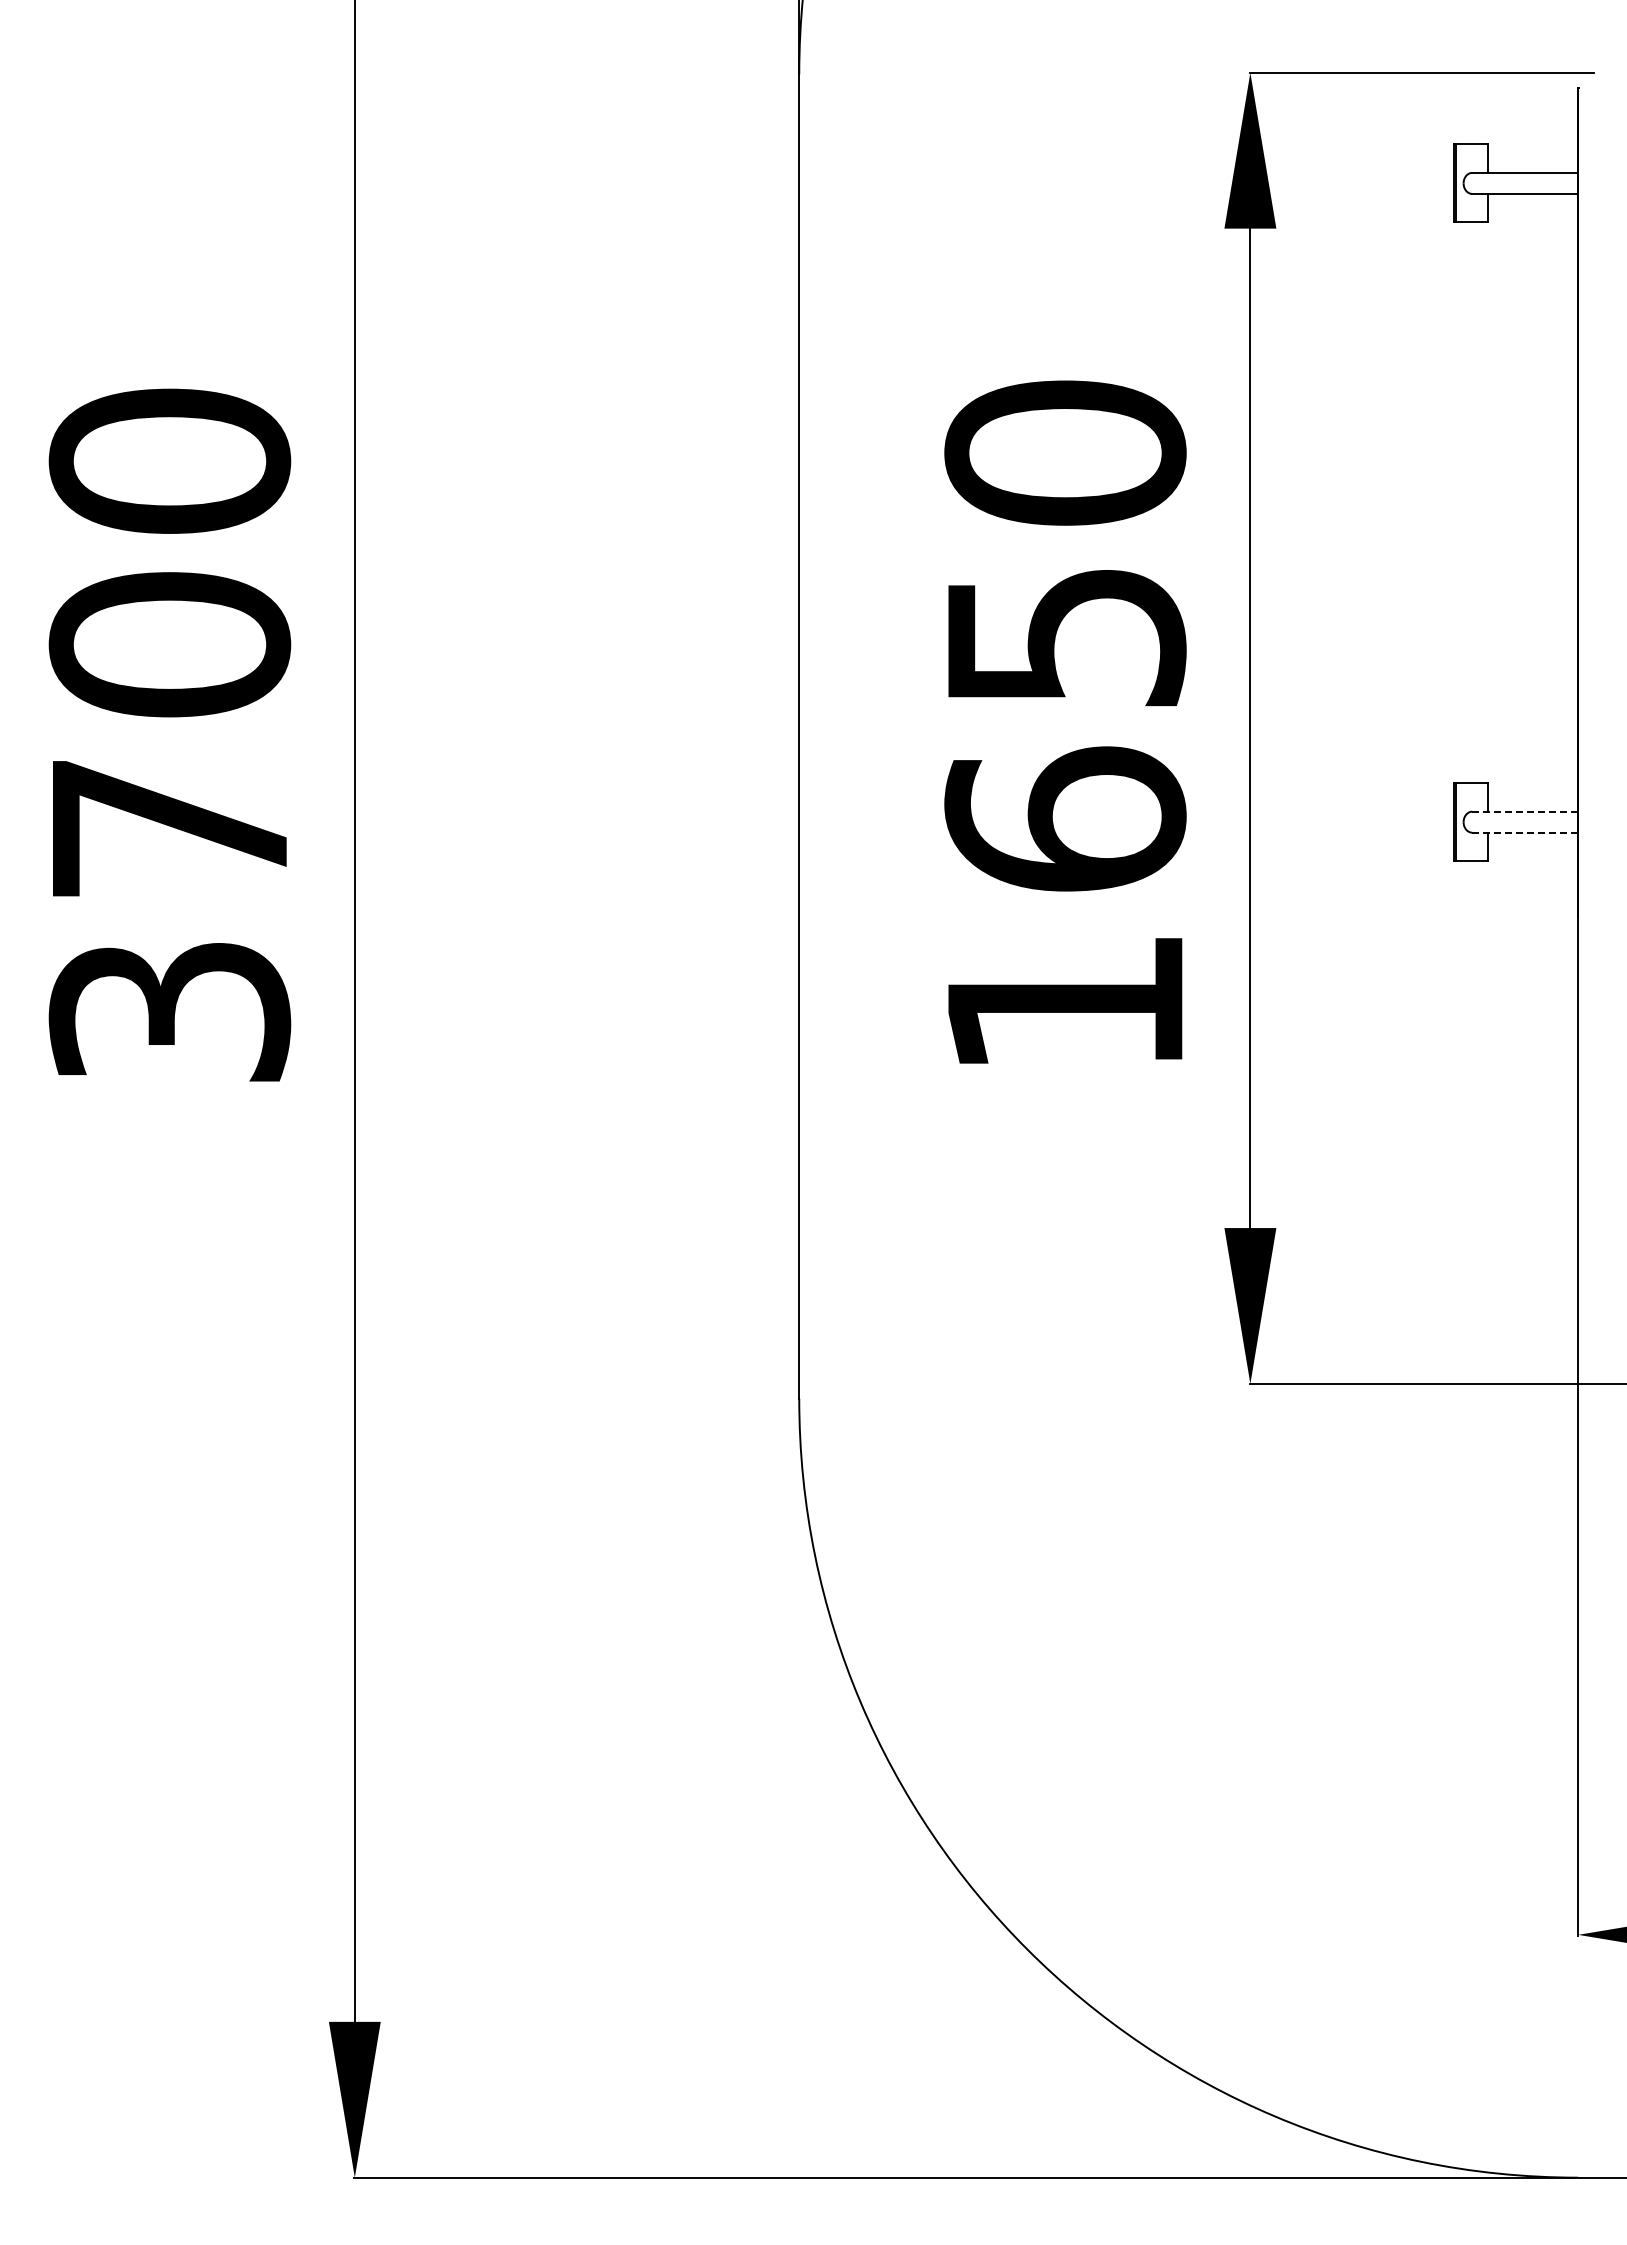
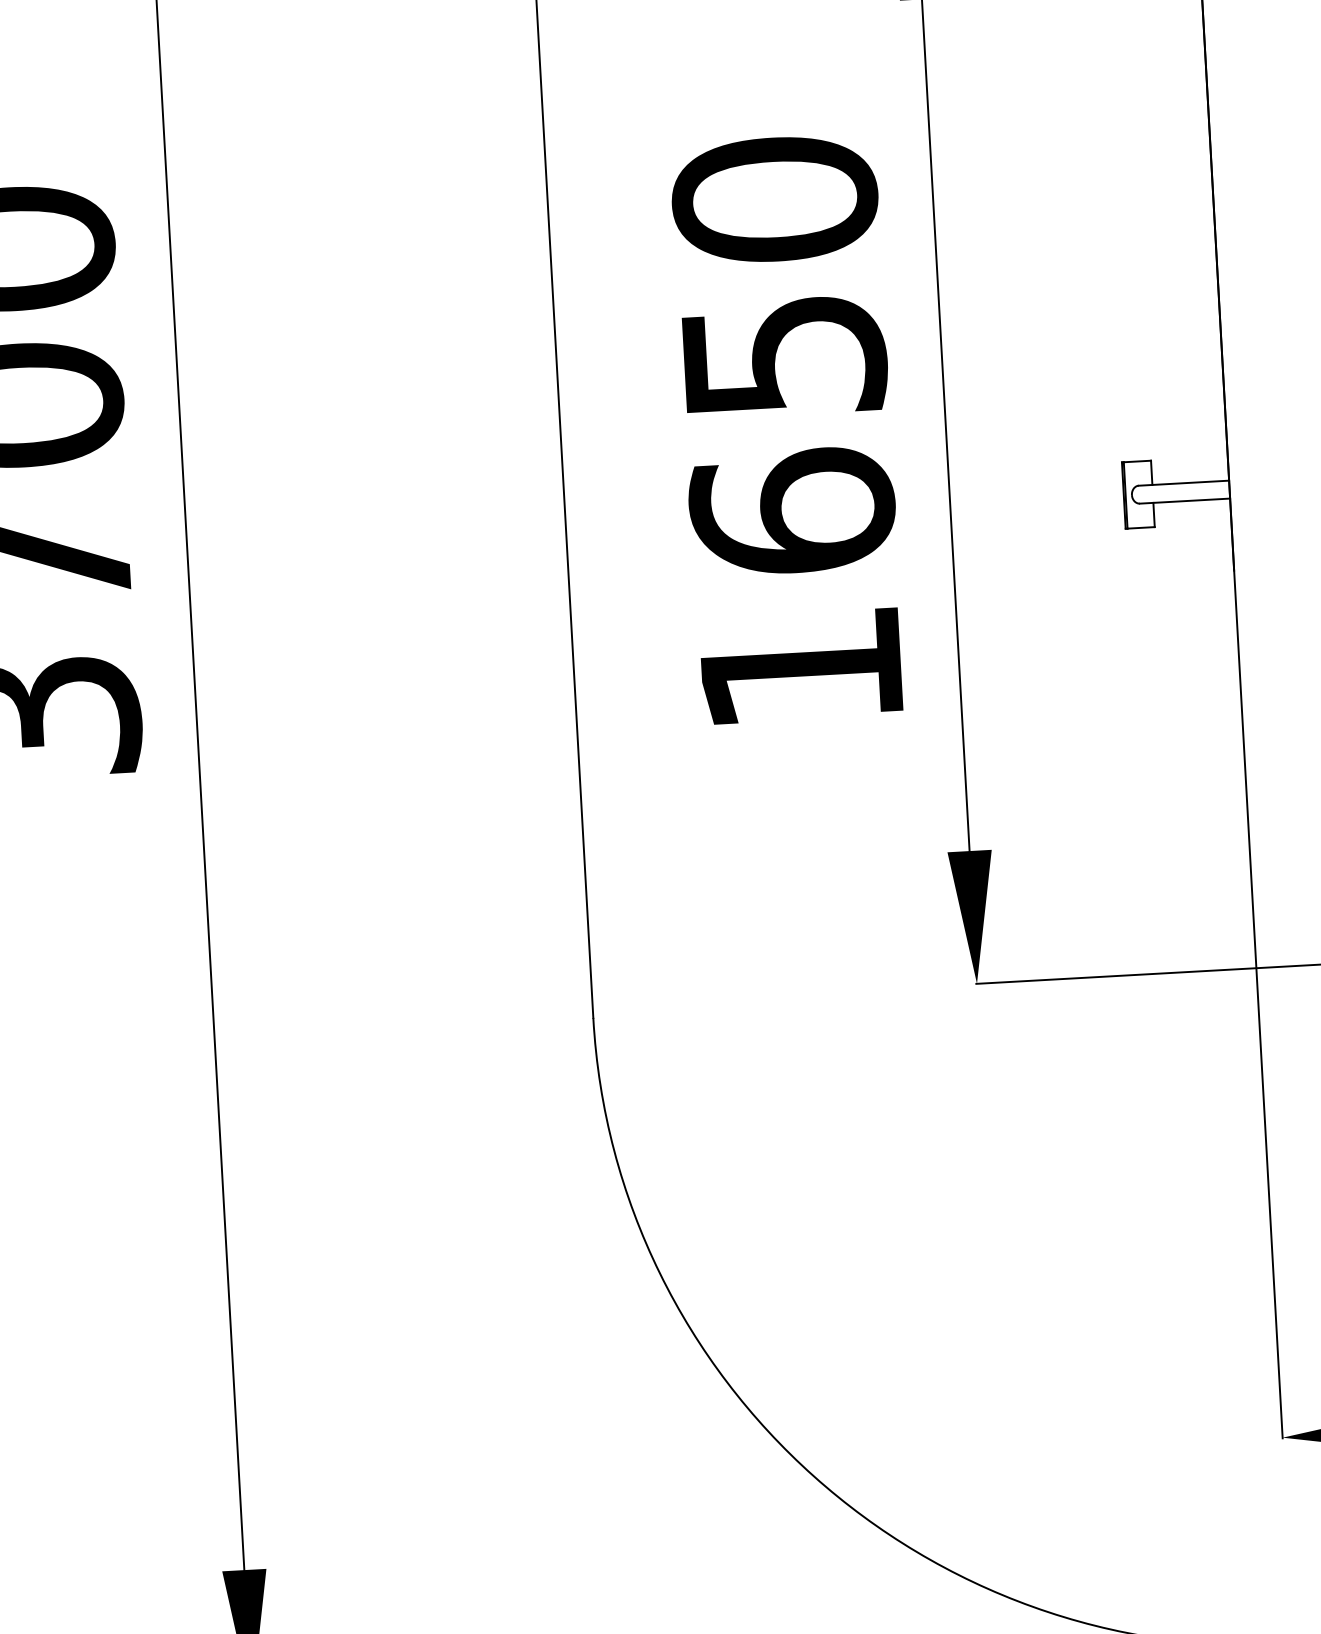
line: (1524, 811) -> (1183, 483), dashed -> solid
line: (1525, 832) -> (1185, 500), dashed -> solid

